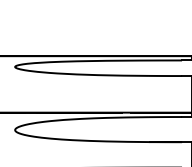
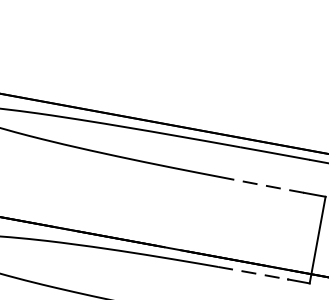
line: (165, 76) -> (268, 187), solid -> dashed
line: (165, 117) -> (252, 274), solid -> dashed

